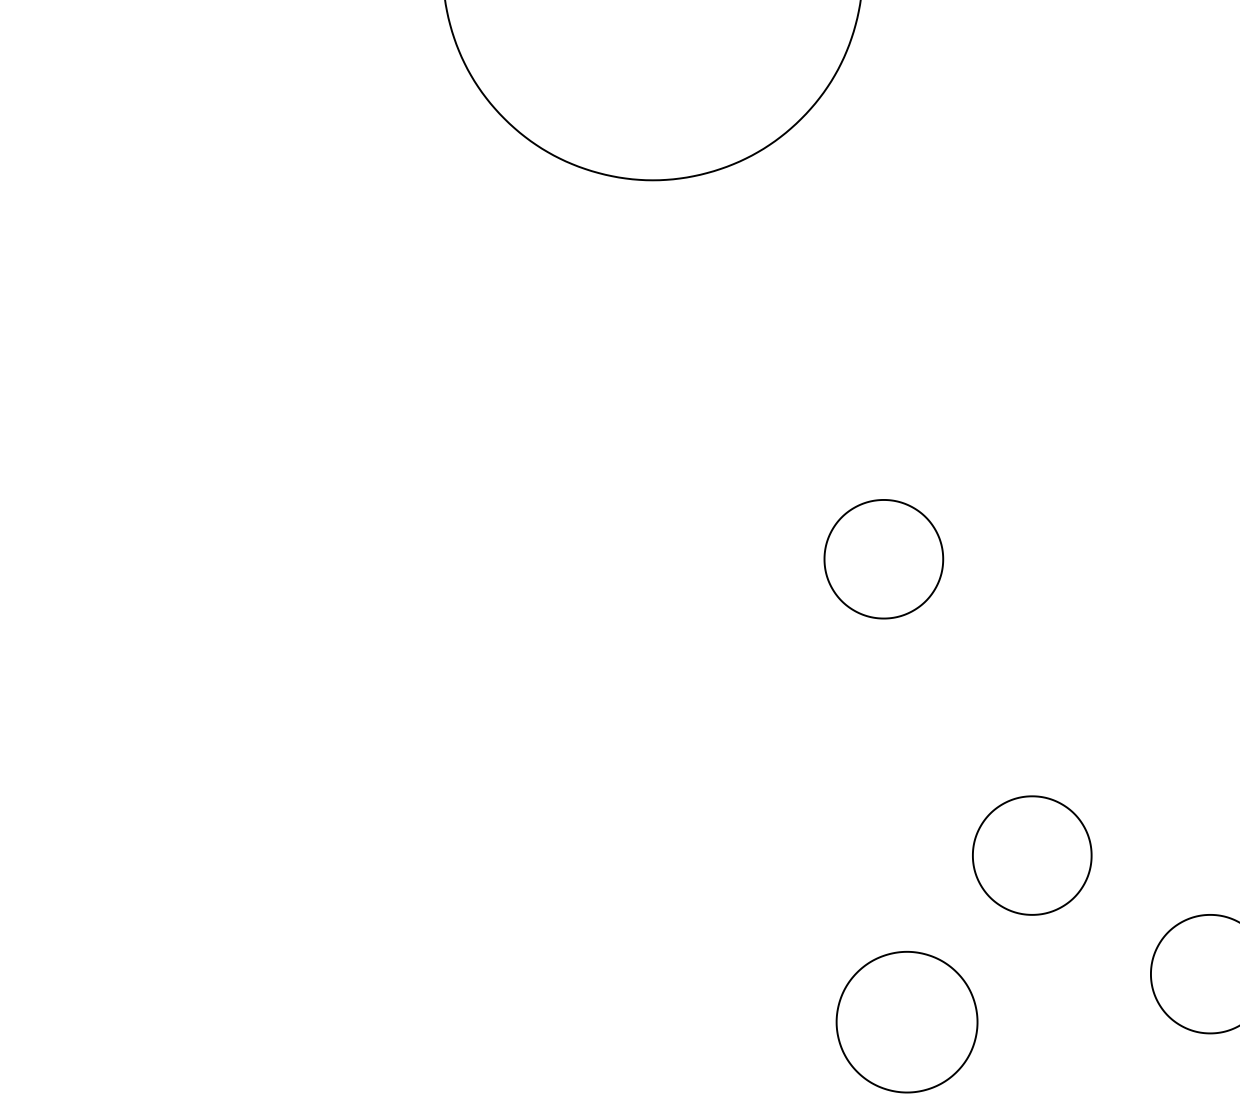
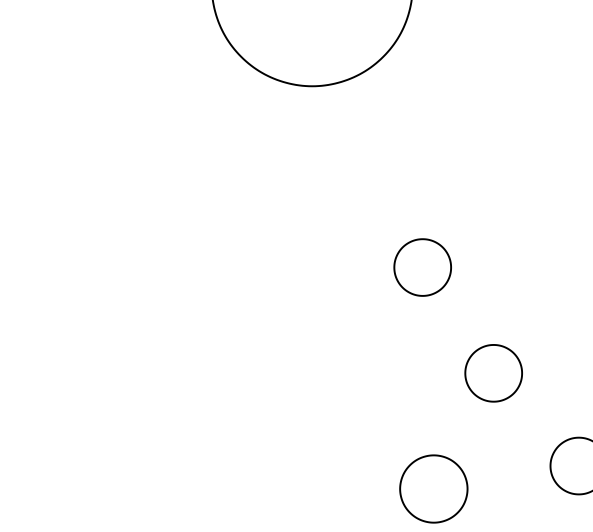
part: (1031, 855) -> (493, 373), moved

